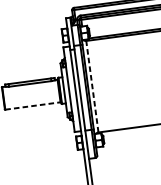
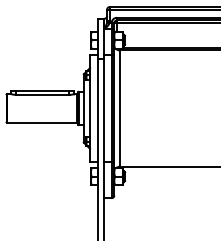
line: (92, 85) -> (119, 107), dashed -> solid
line: (33, 105) -> (42, 122), dashed -> solid

